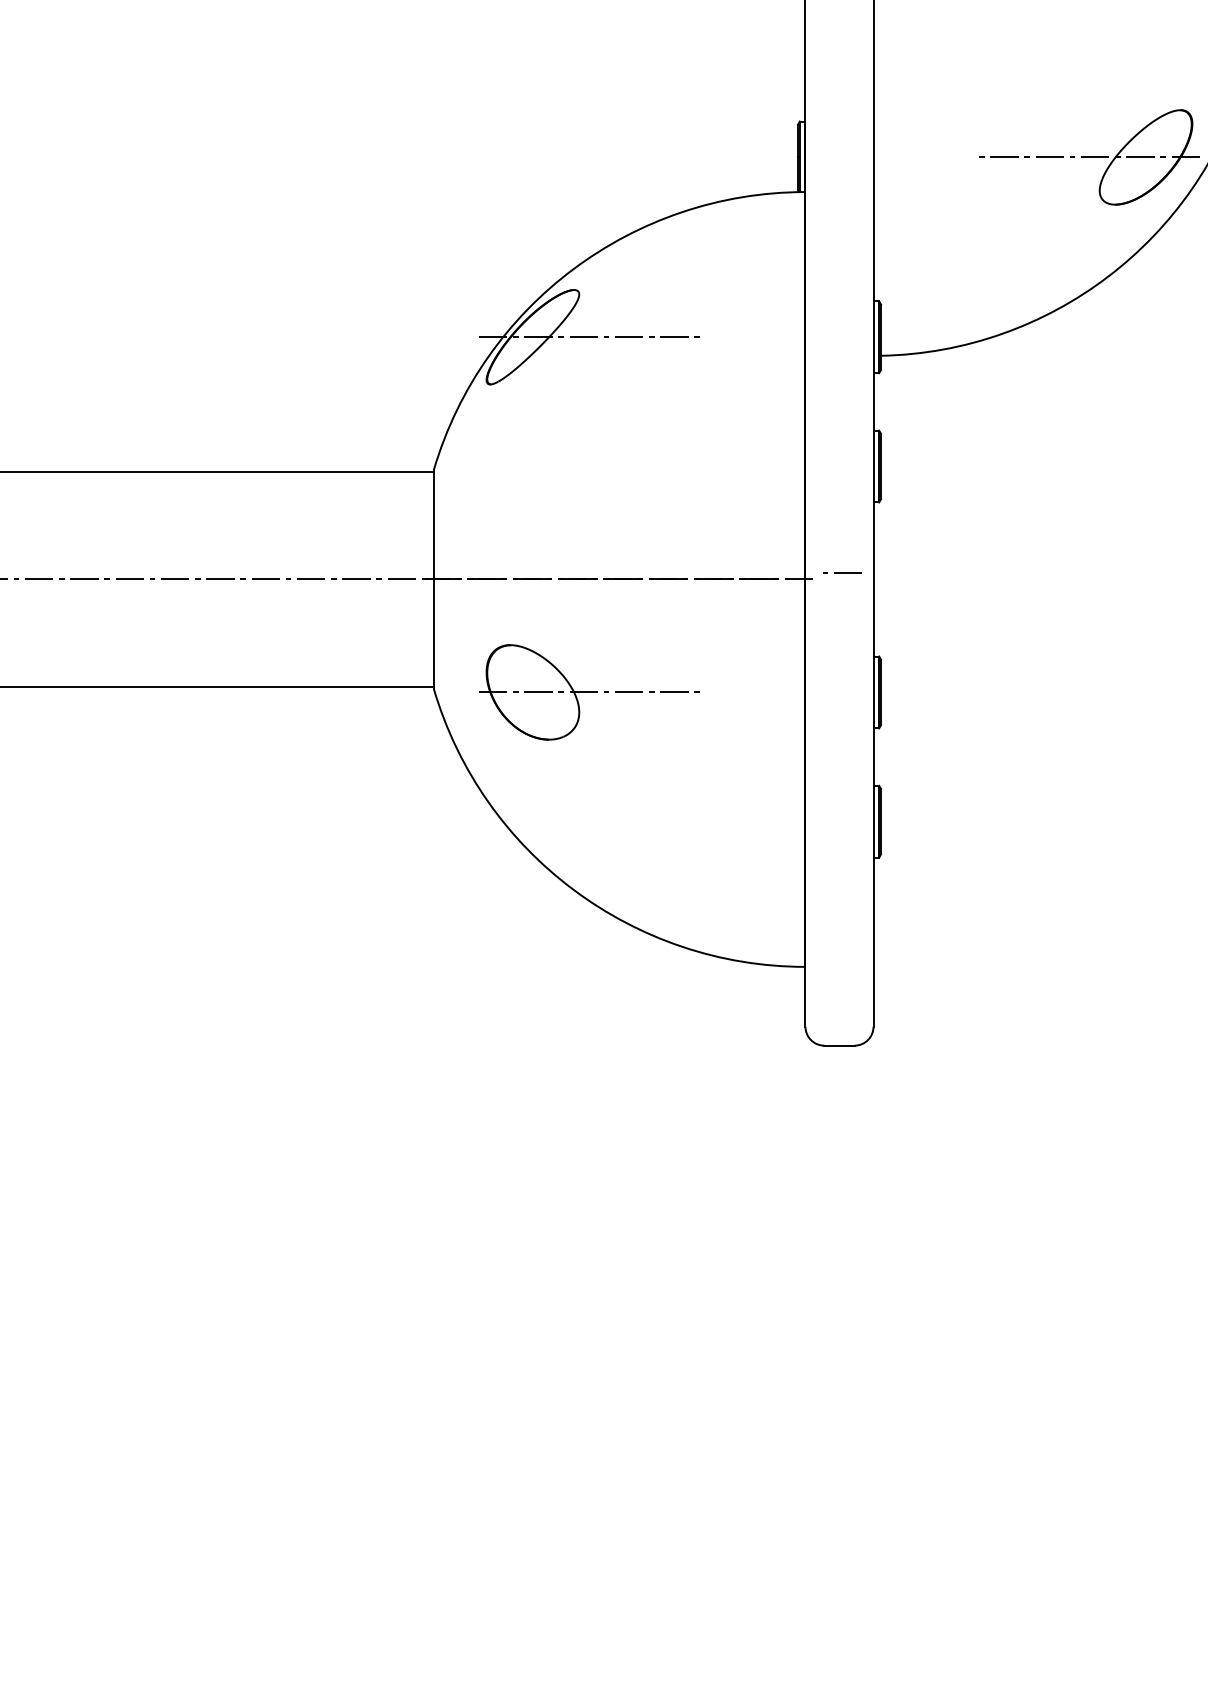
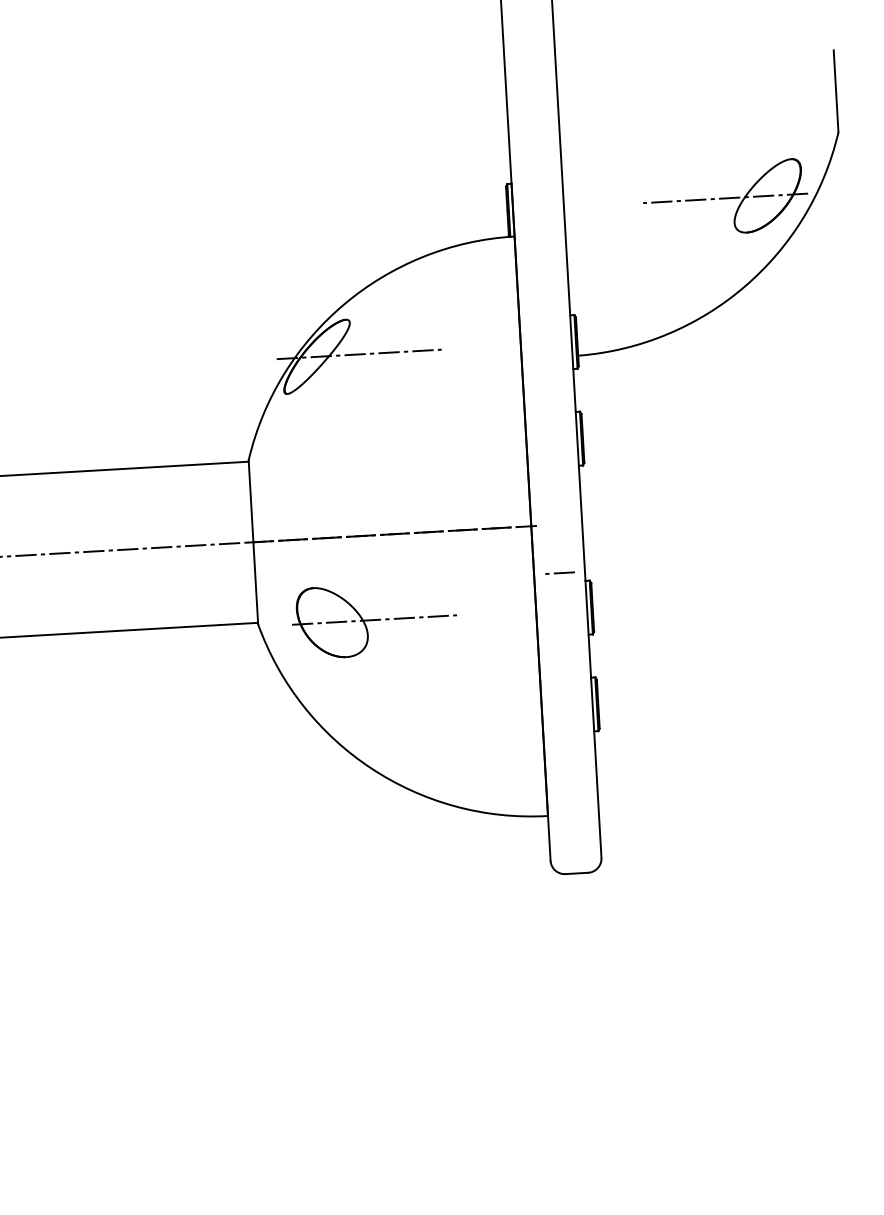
line: (842, 572) -> (560, 572), moved

